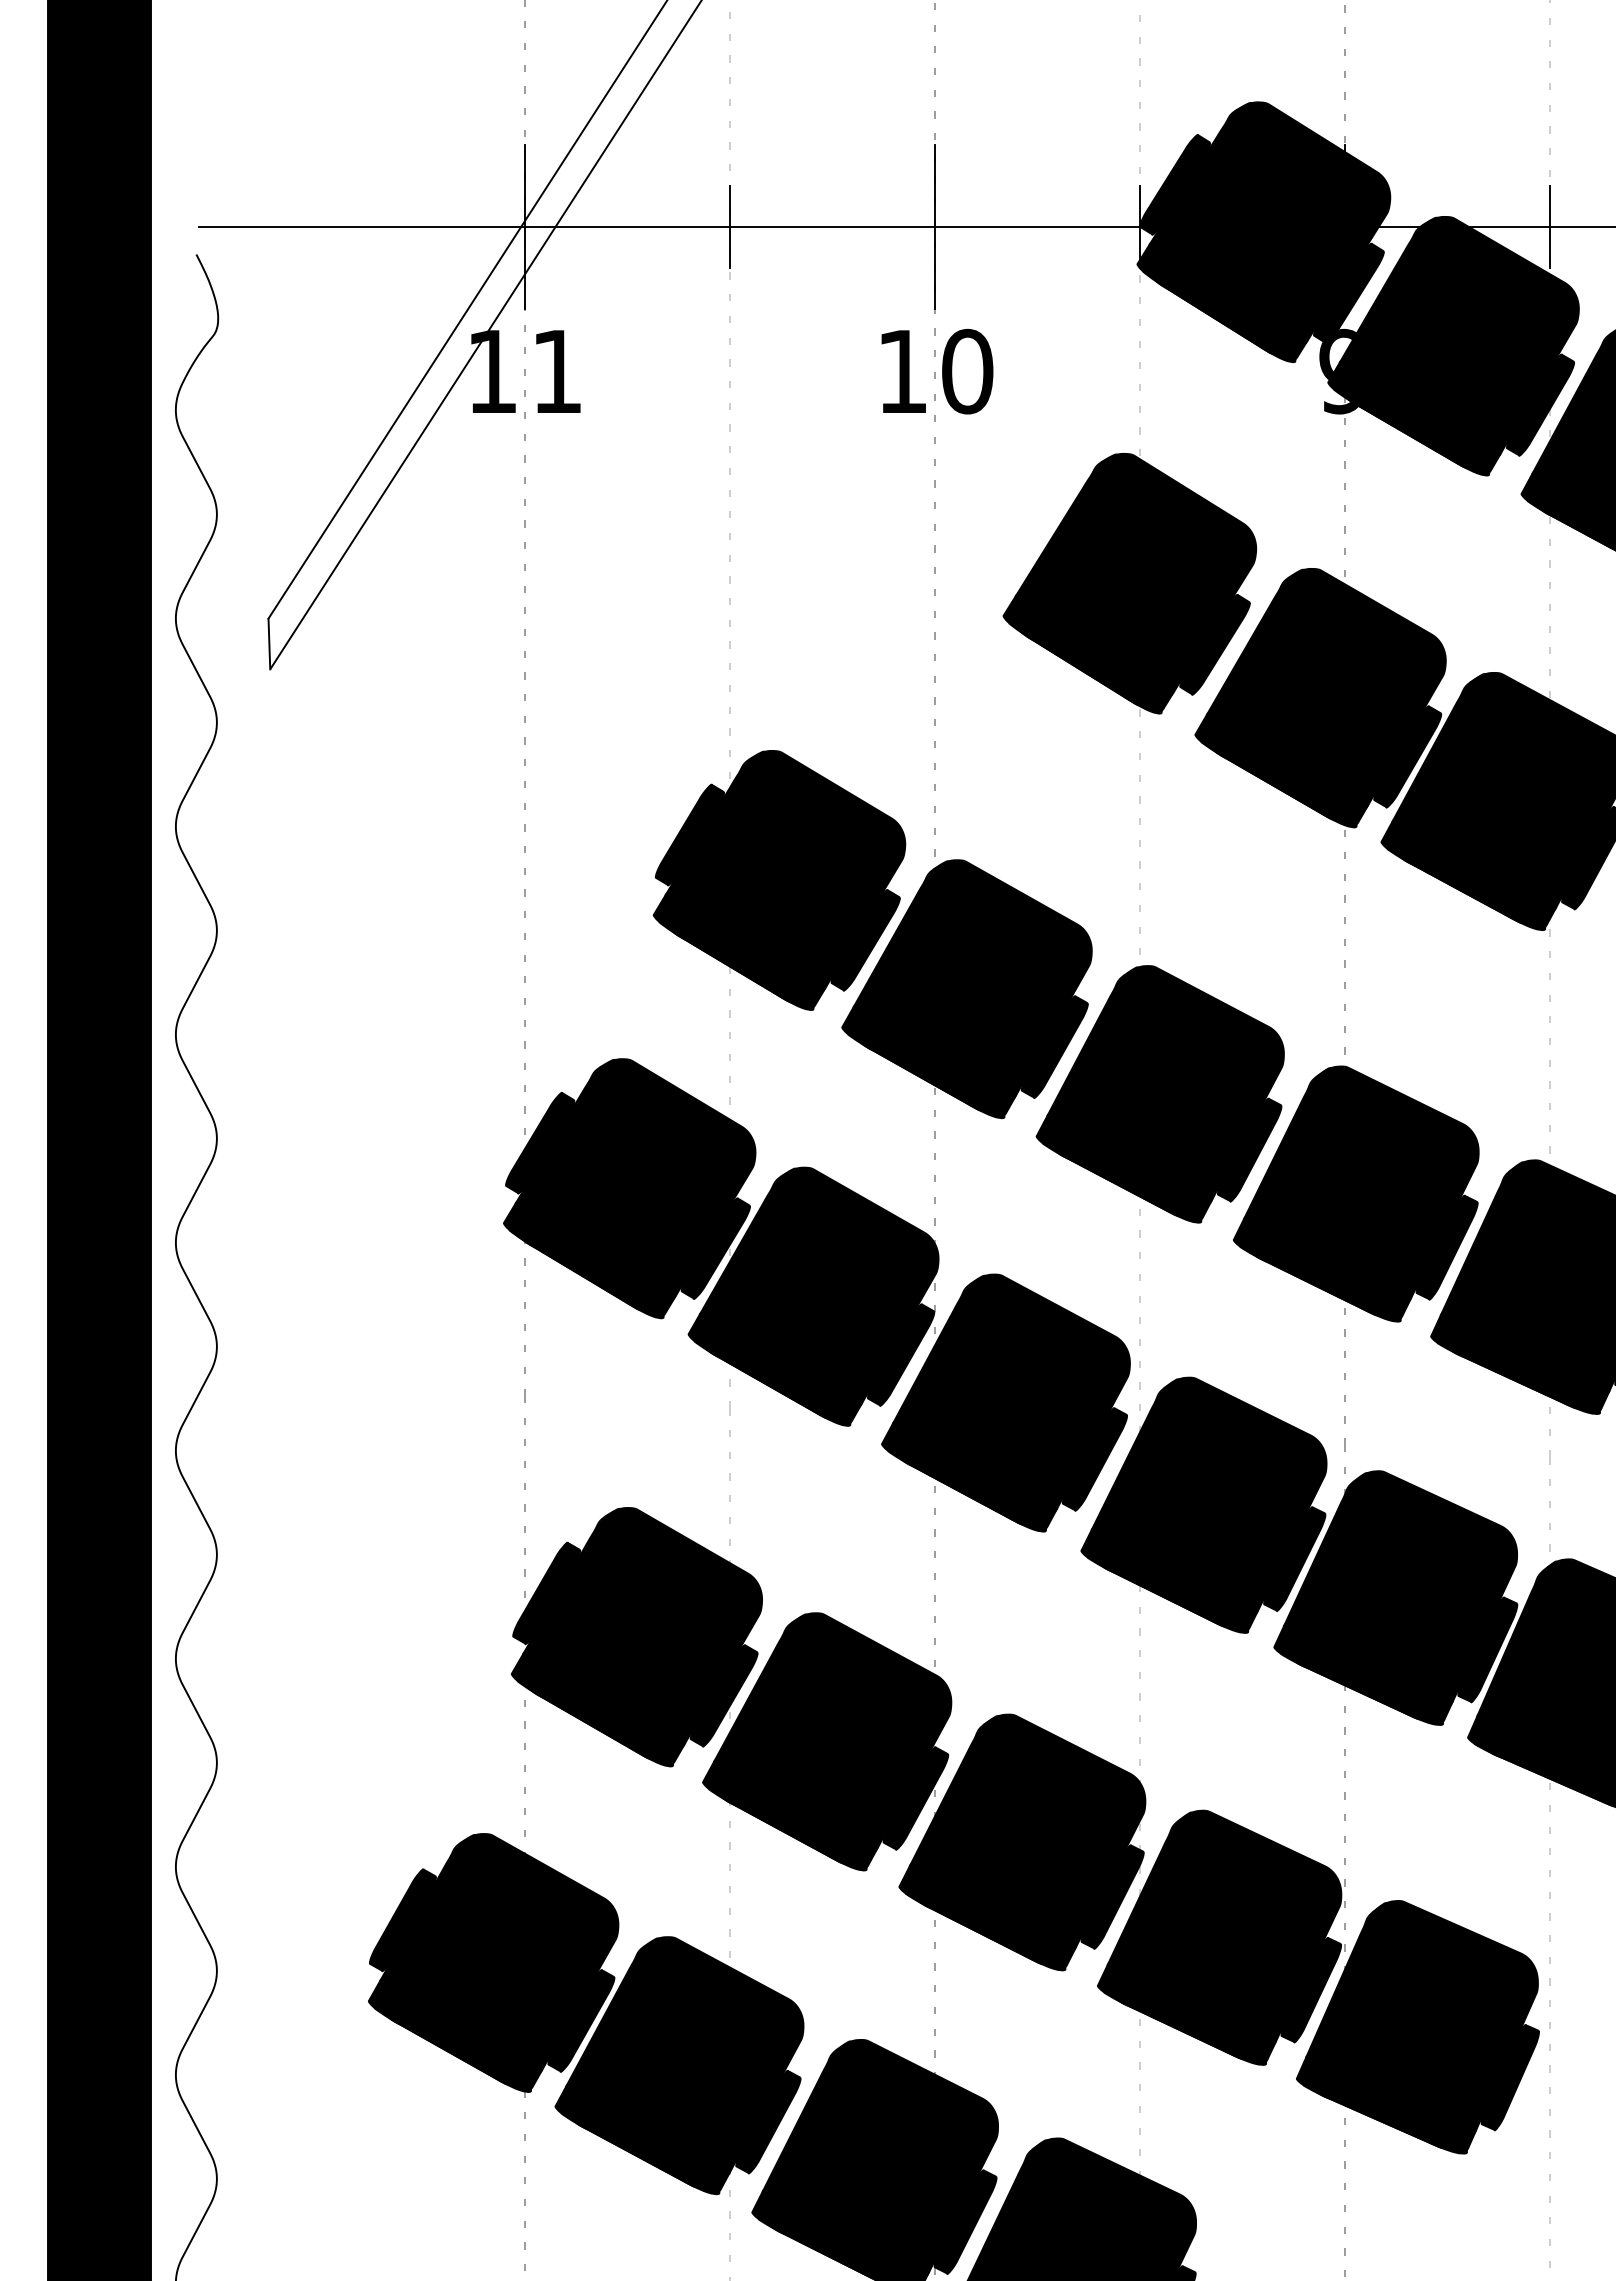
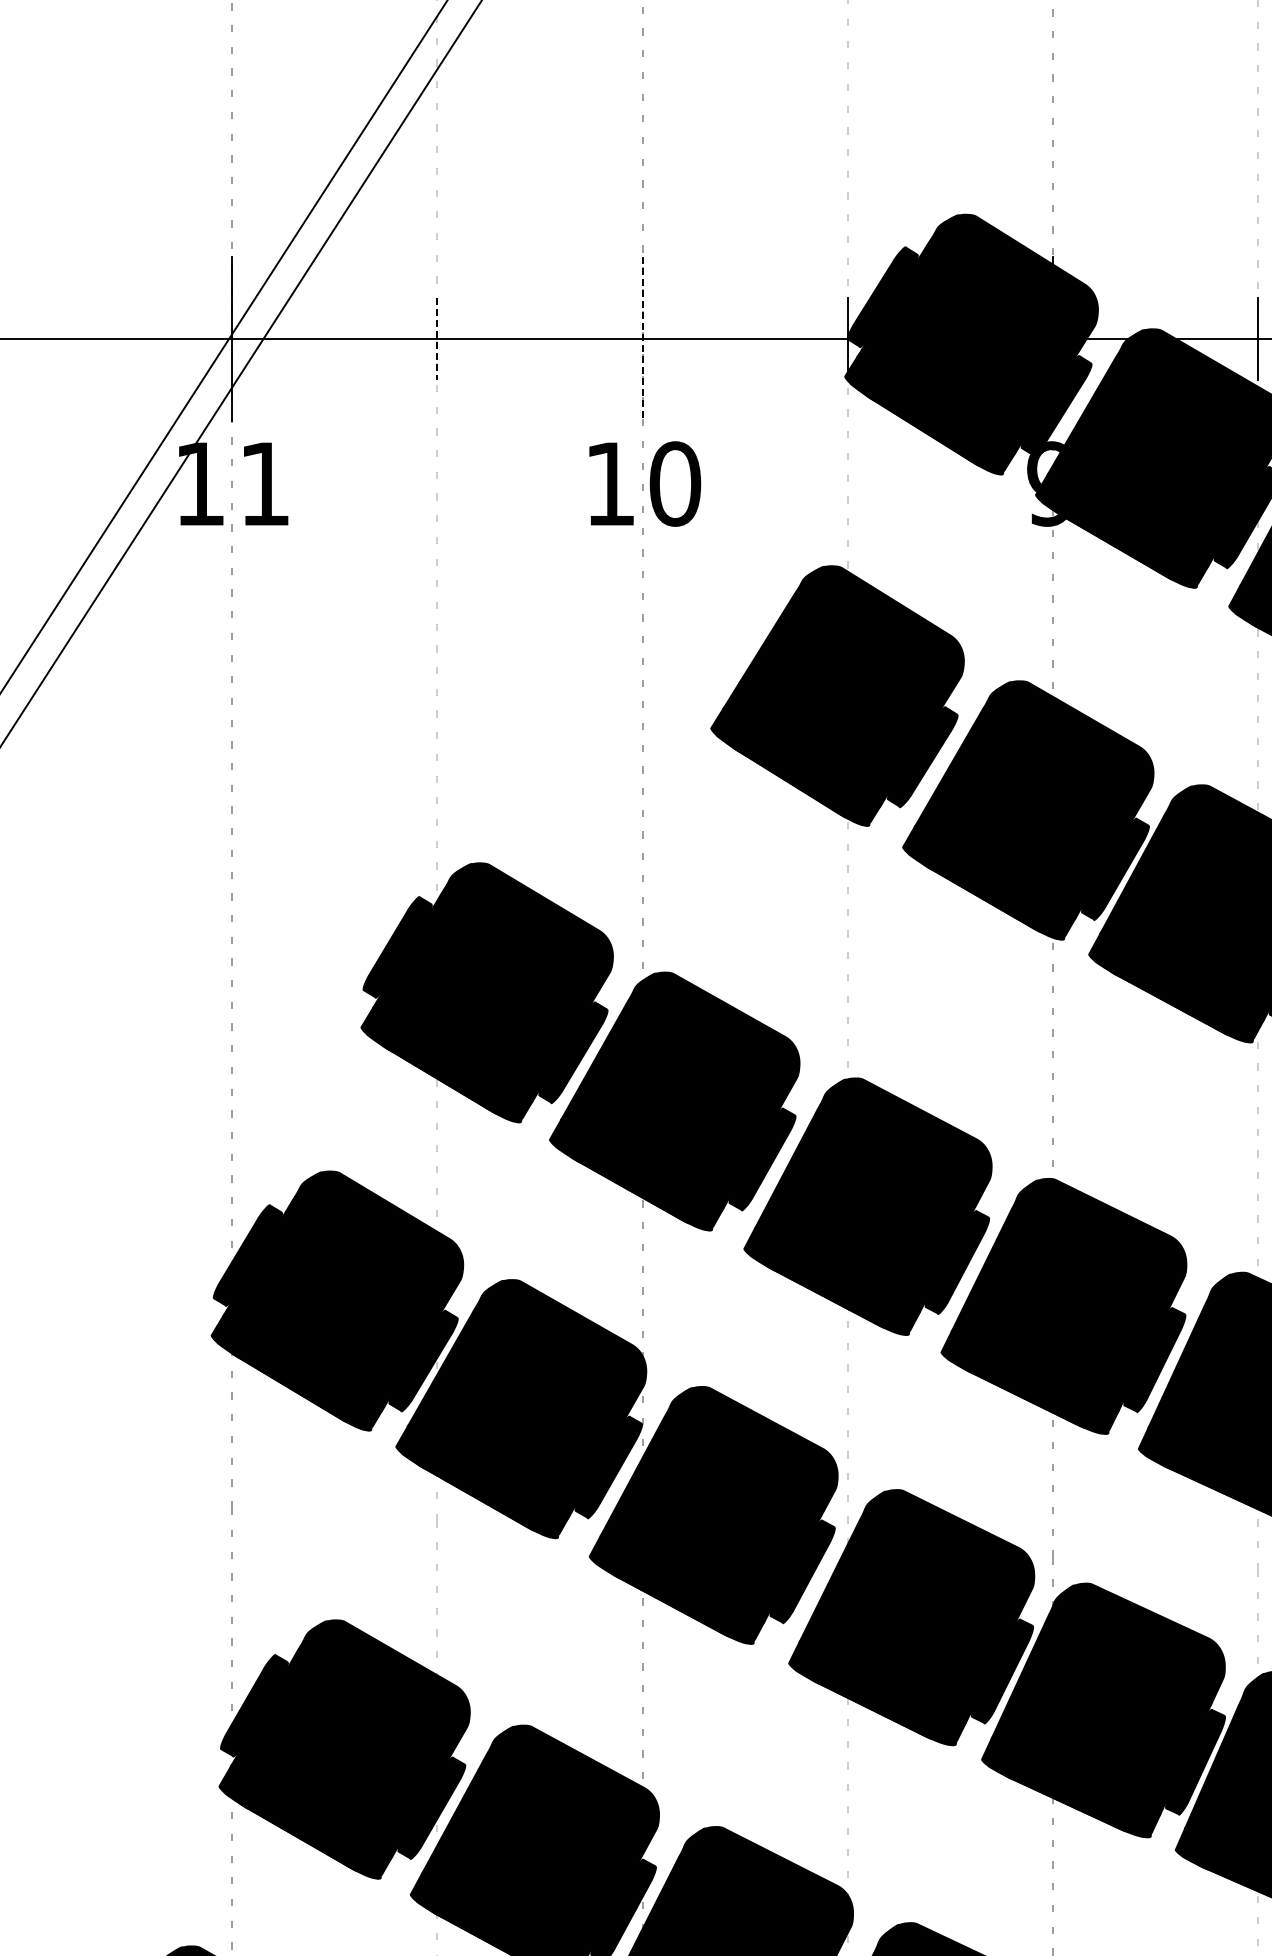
line: (729, 227) -> (437, 339), solid -> dashed
line: (934, 227) -> (642, 339), solid -> dashed

